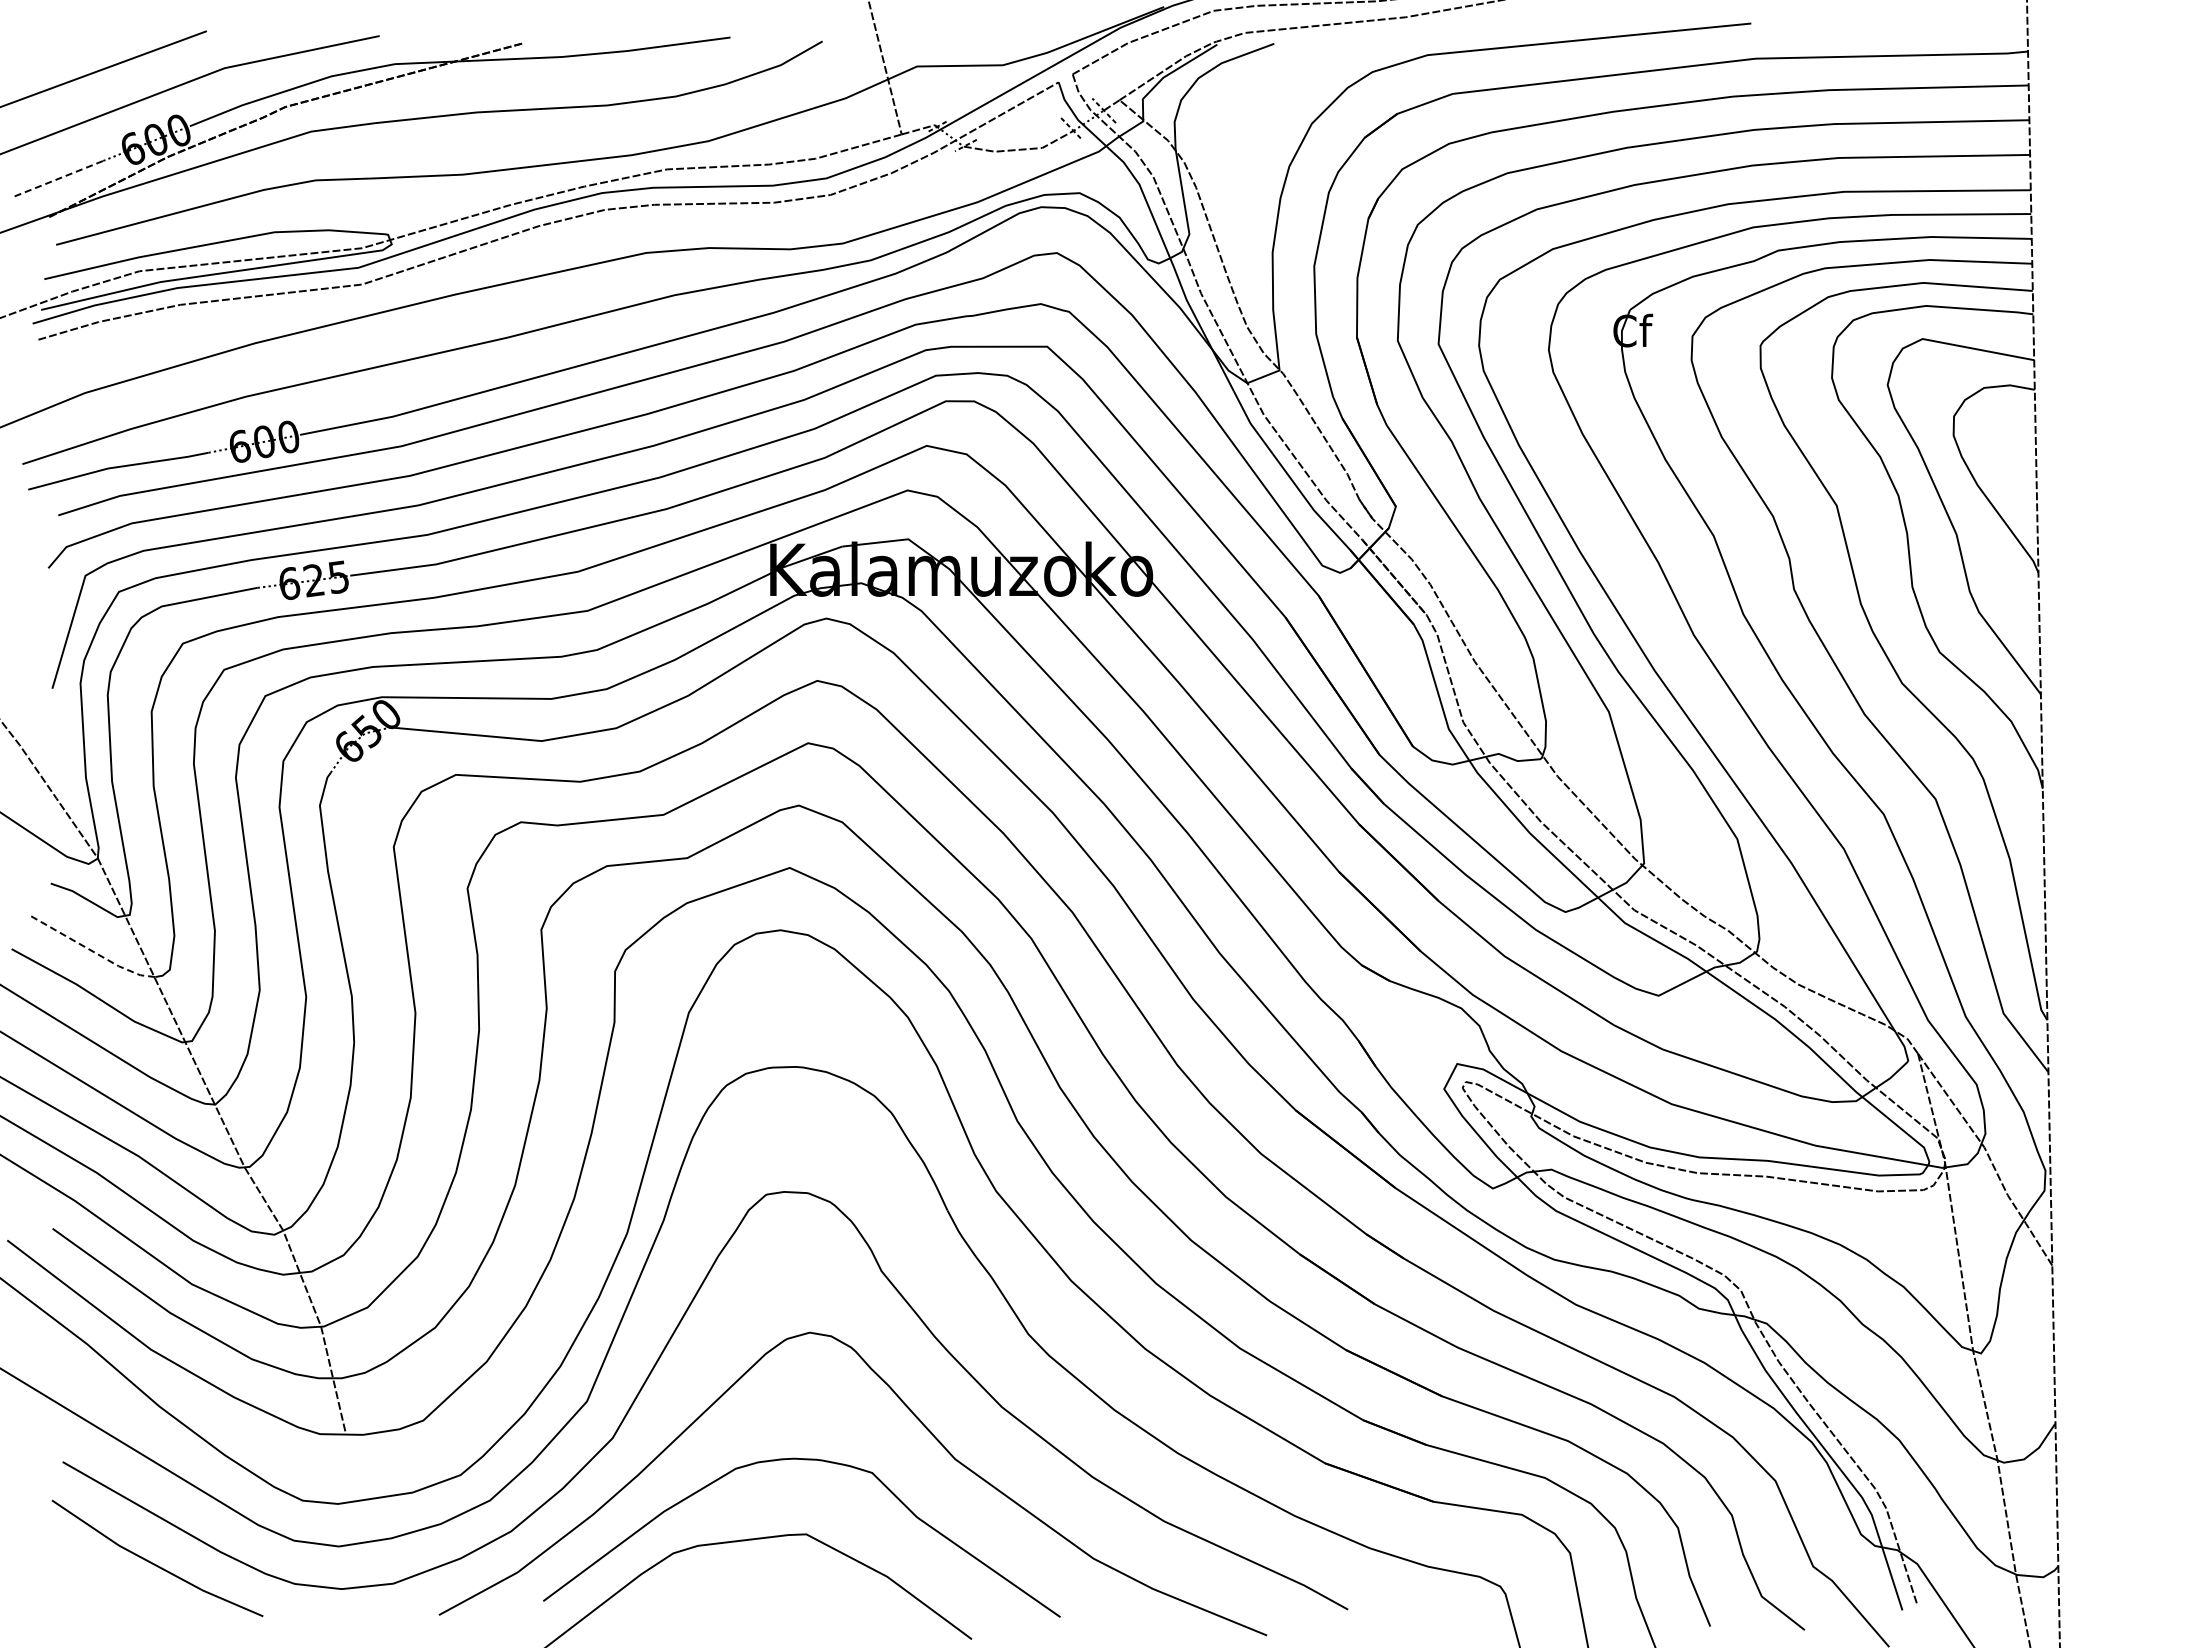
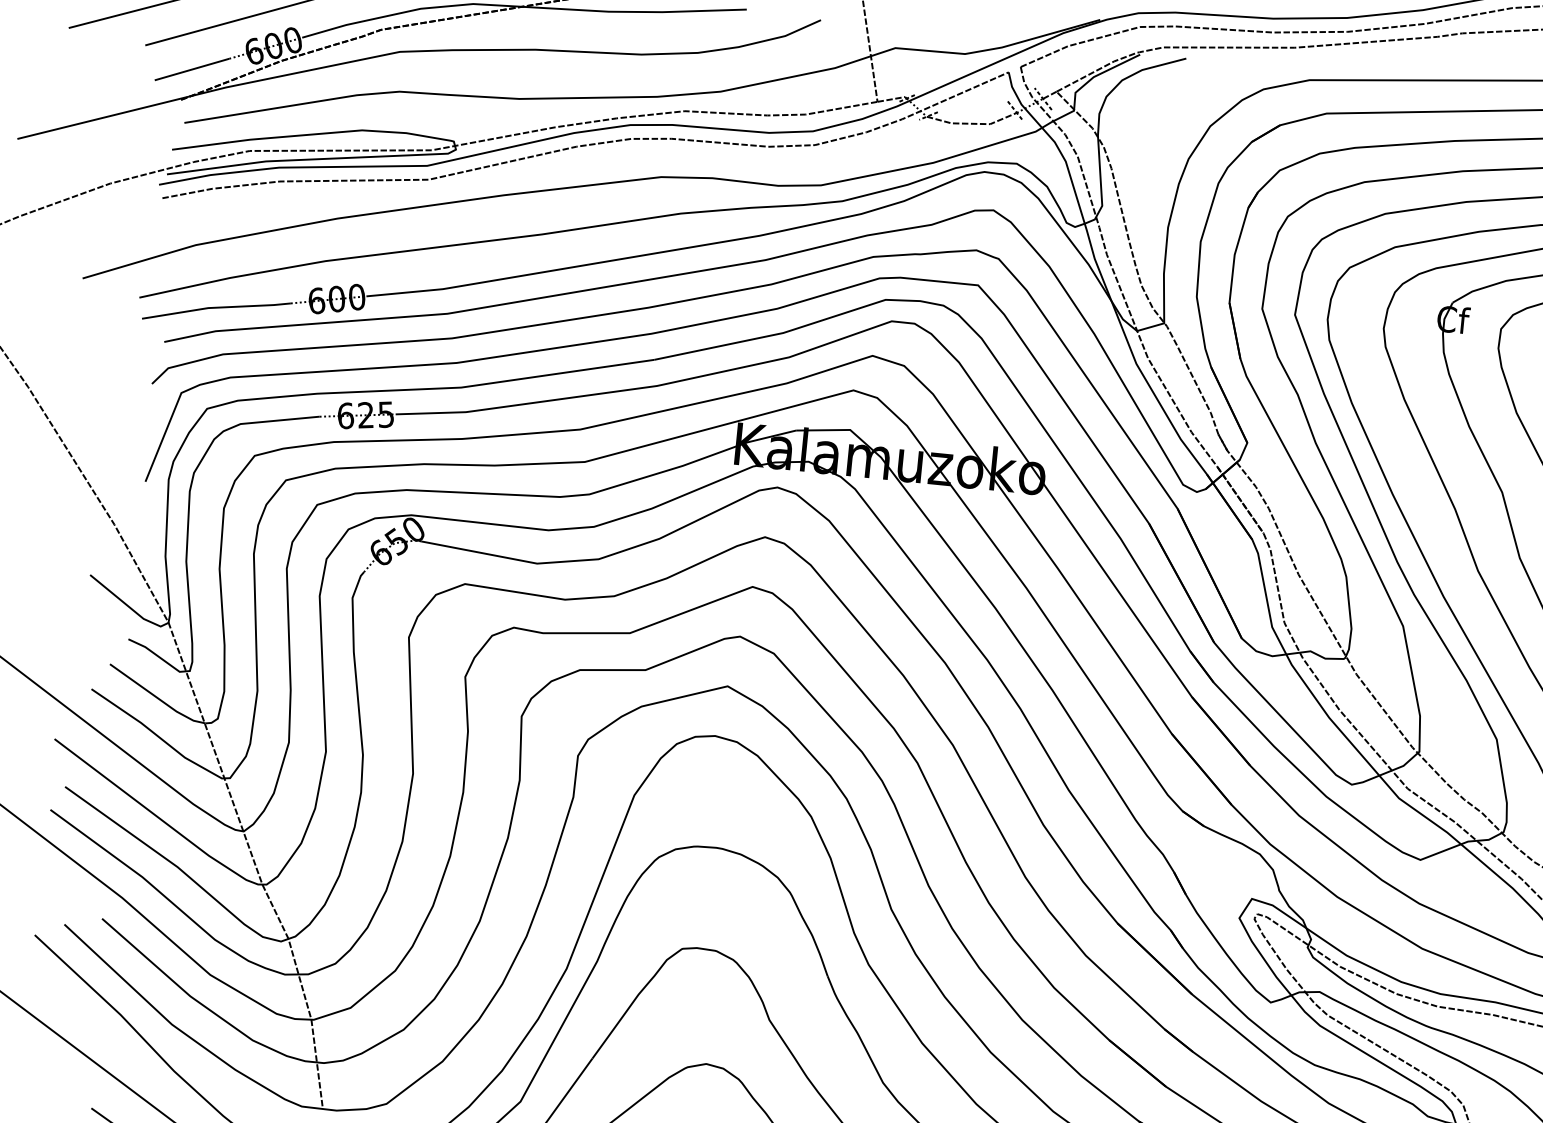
line: (58, 178) -> (191, 69), dashed -> solid
line: (93, 951) -> (157, 697), dashed -> solid

